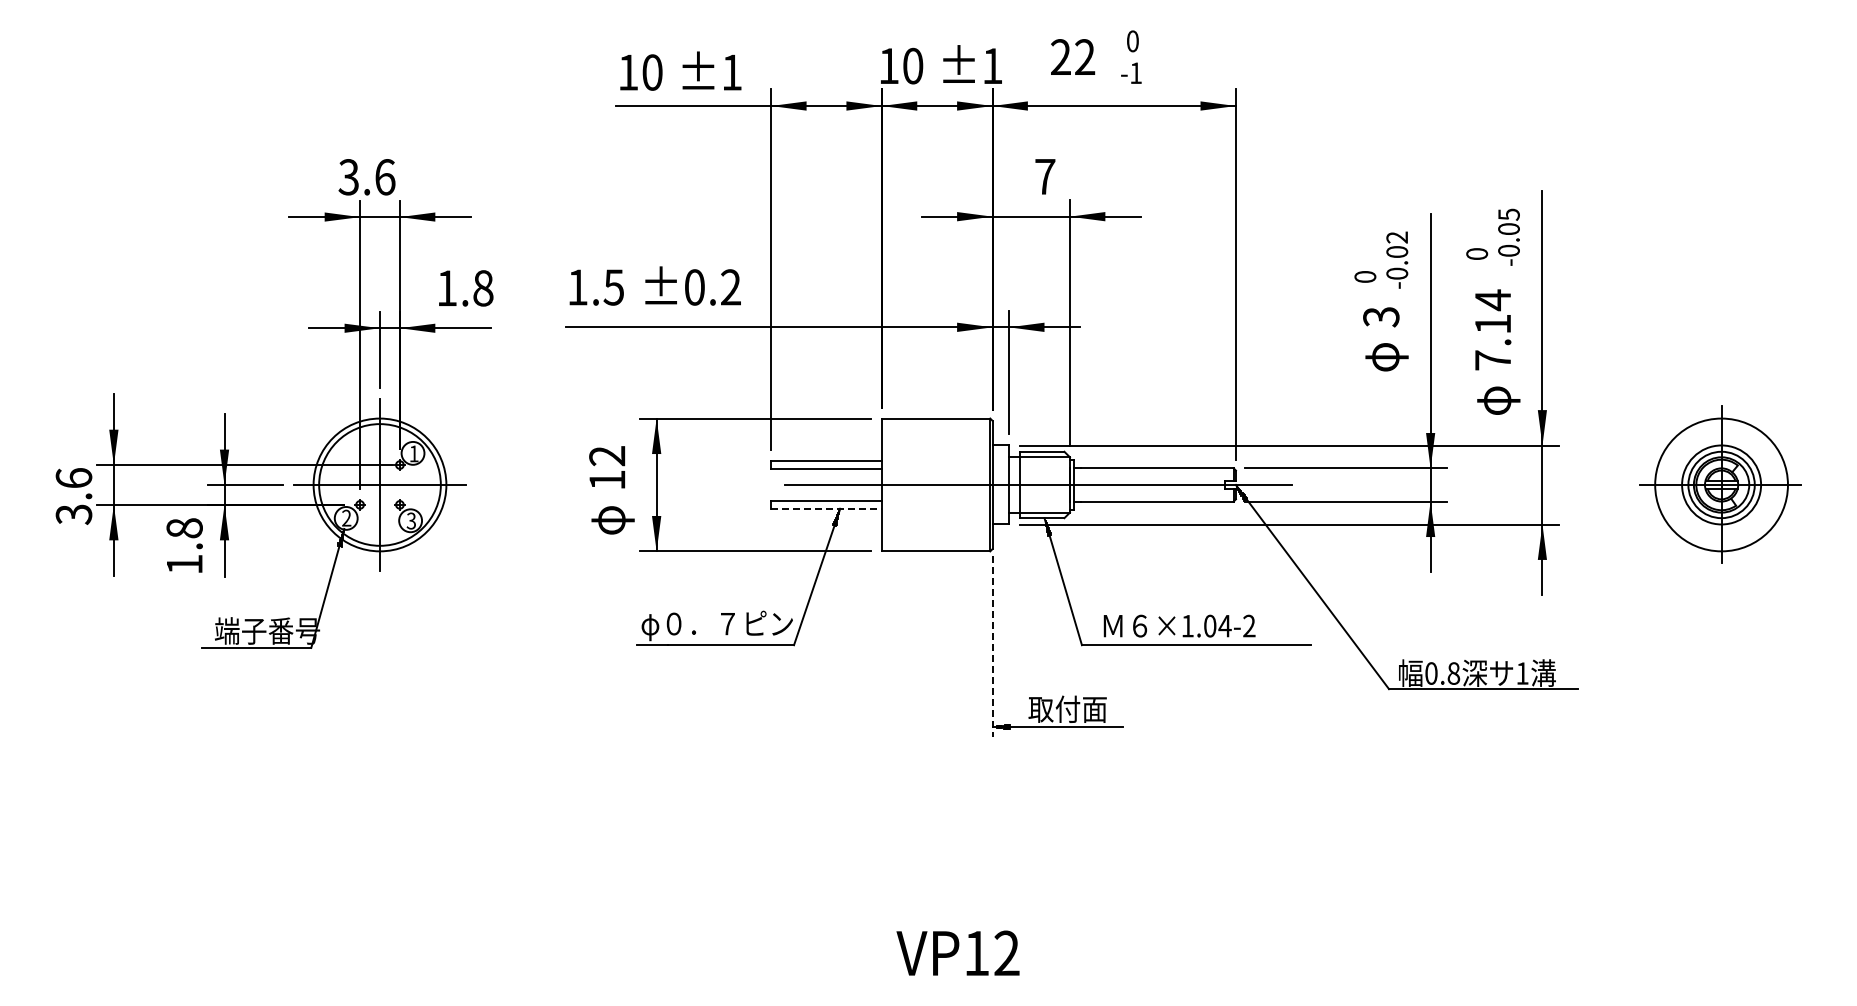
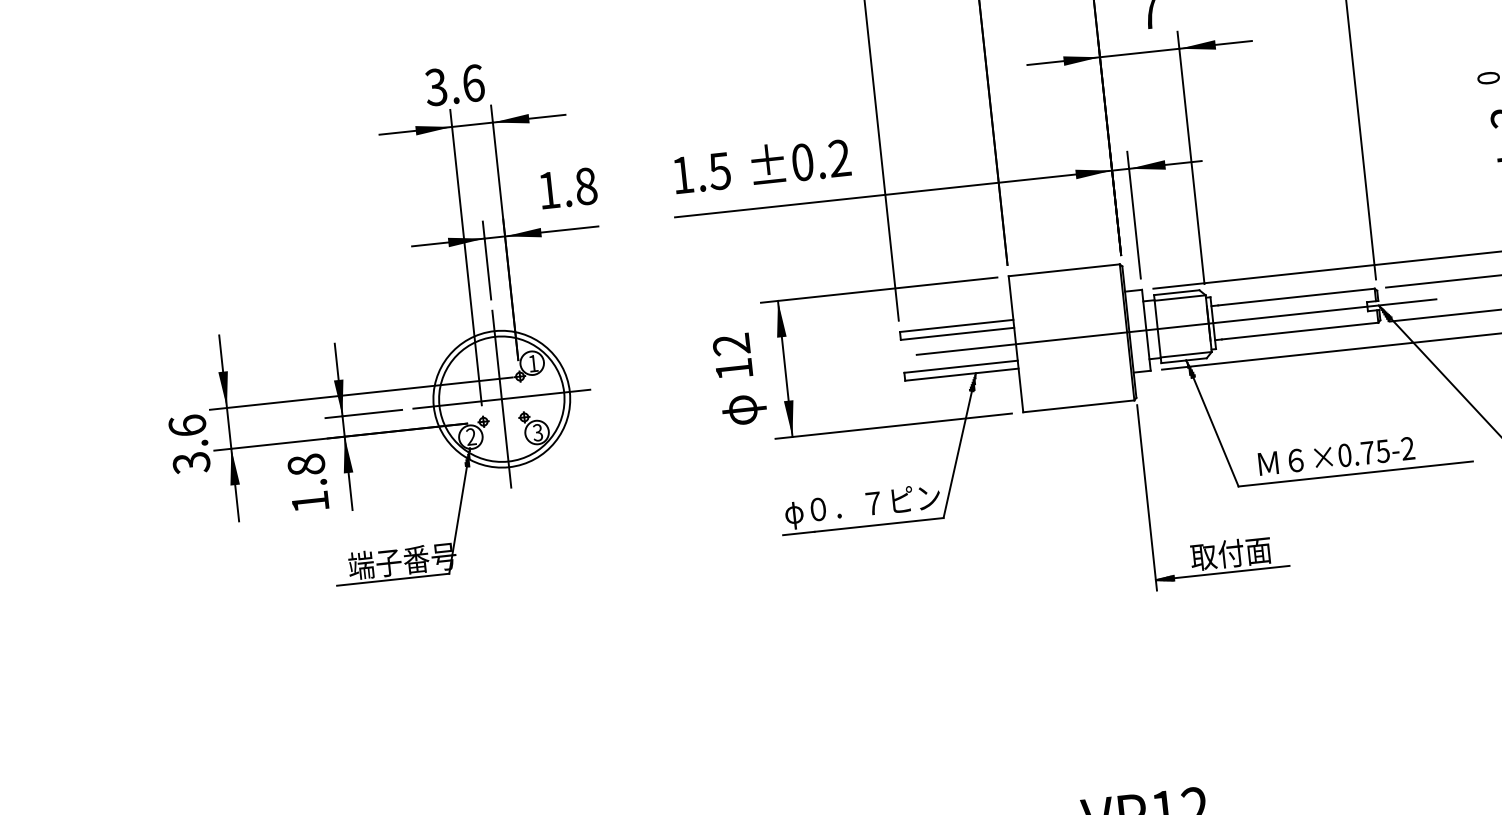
line: (827, 508) -> (962, 374), dashed -> solid
text: (1206, 625) -> (1364, 452), ×1.04-2 -> ×0.75-2
line: (992, 647) -> (1147, 498), dashed -> solid

